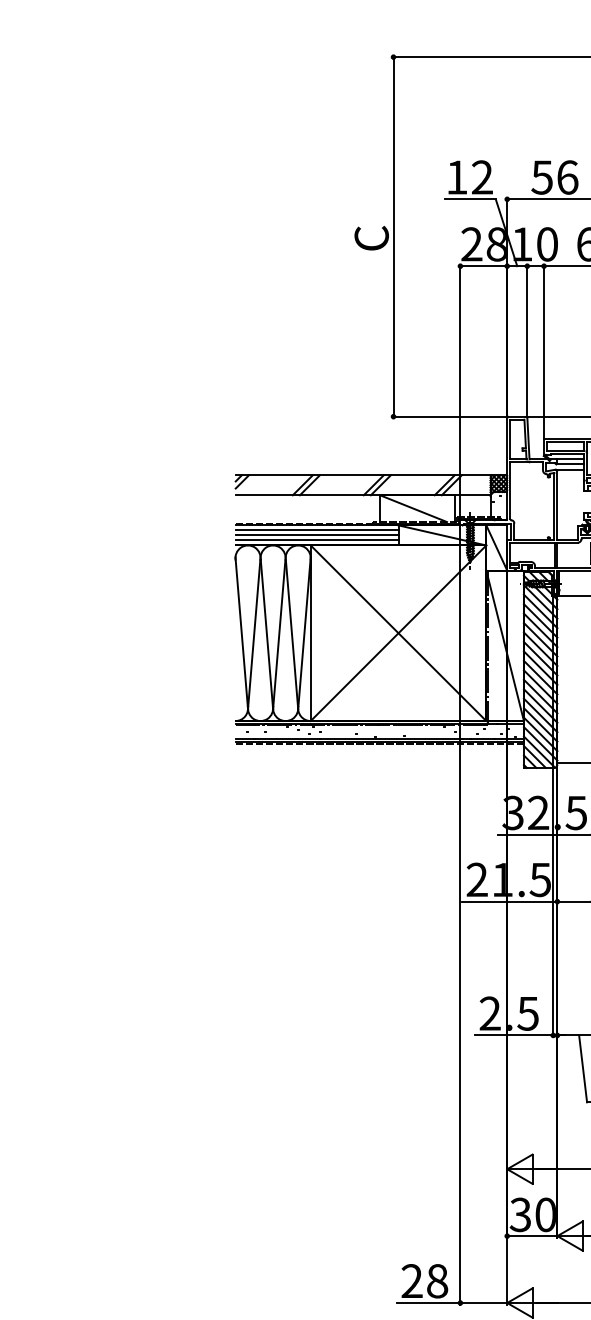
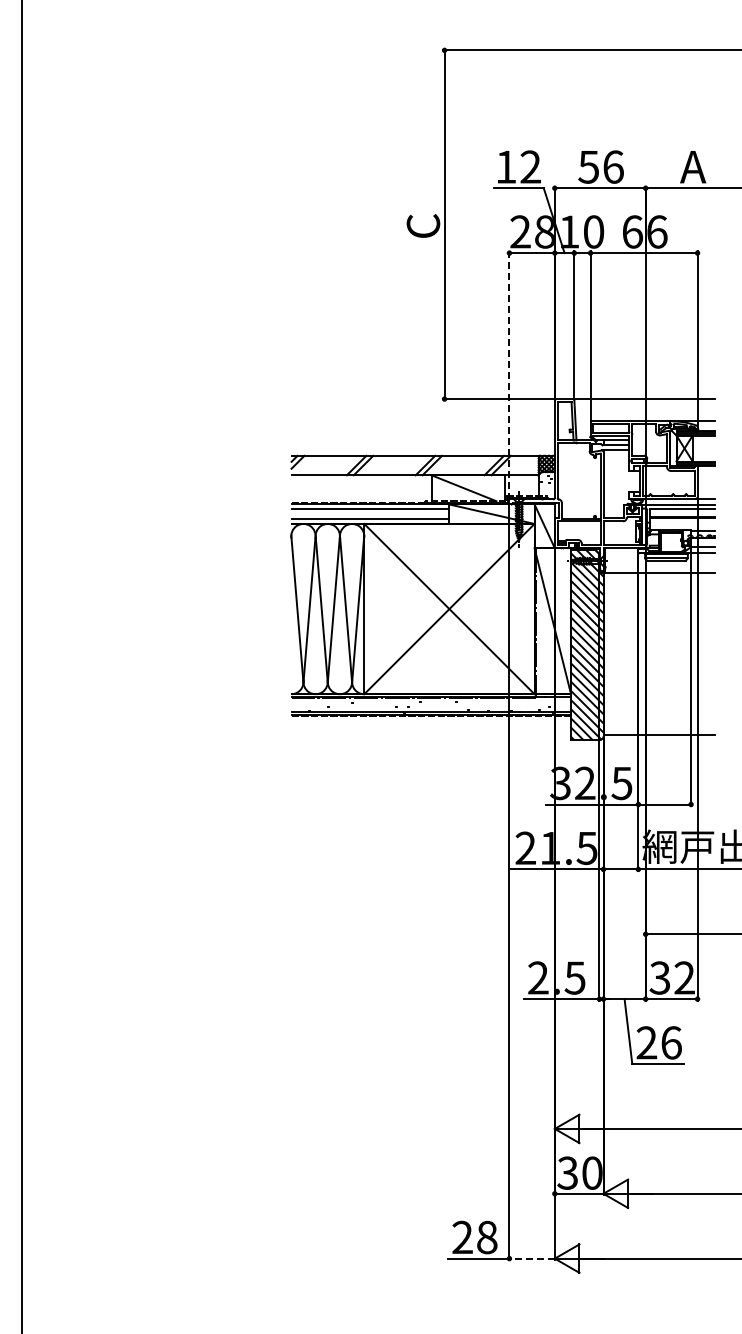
line: (460, 392) -> (509, 375), solid -> dashed
line: (317, 535) -> (370, 514), removed
line: (484, 1302) -> (532, 1258), solid -> dashed

